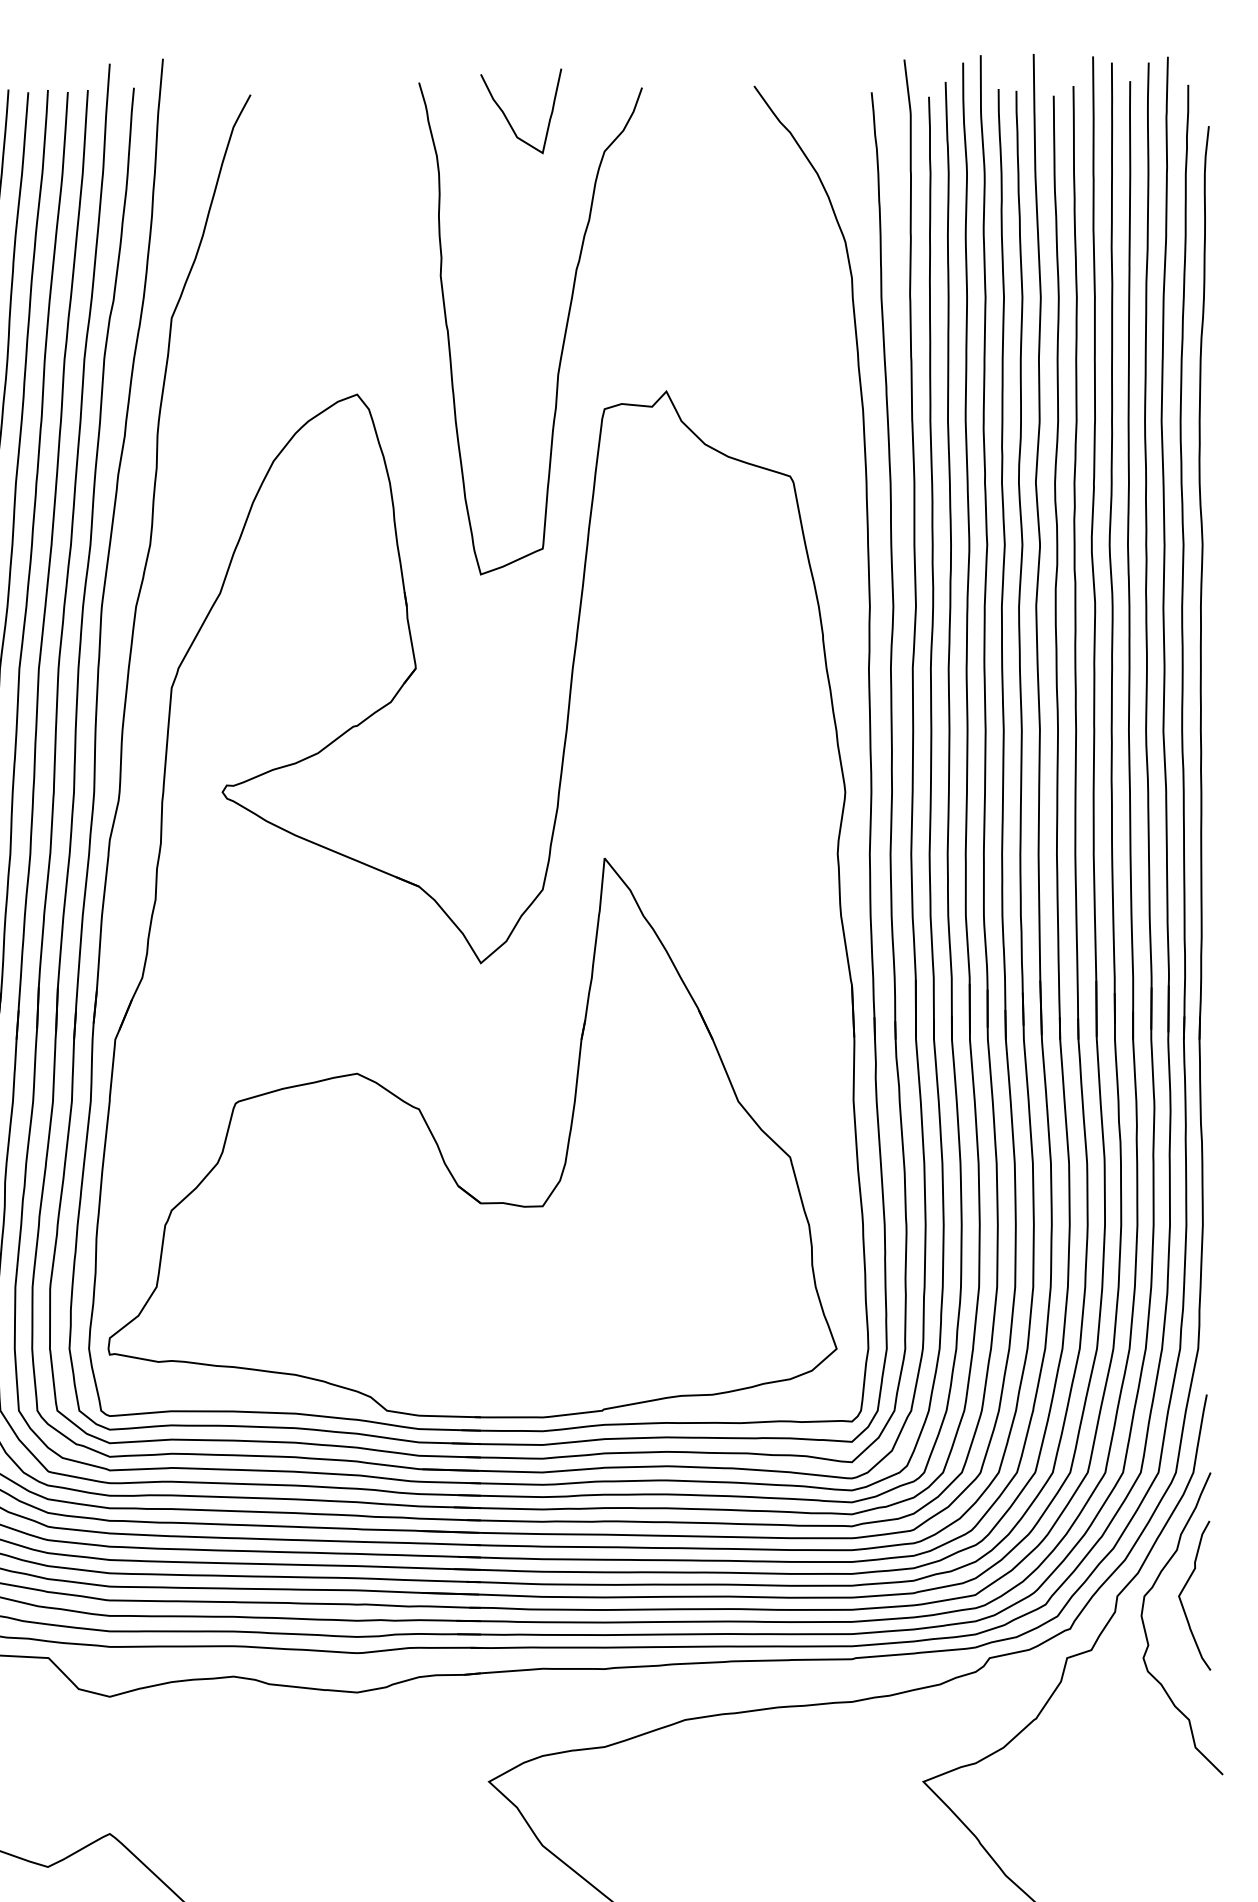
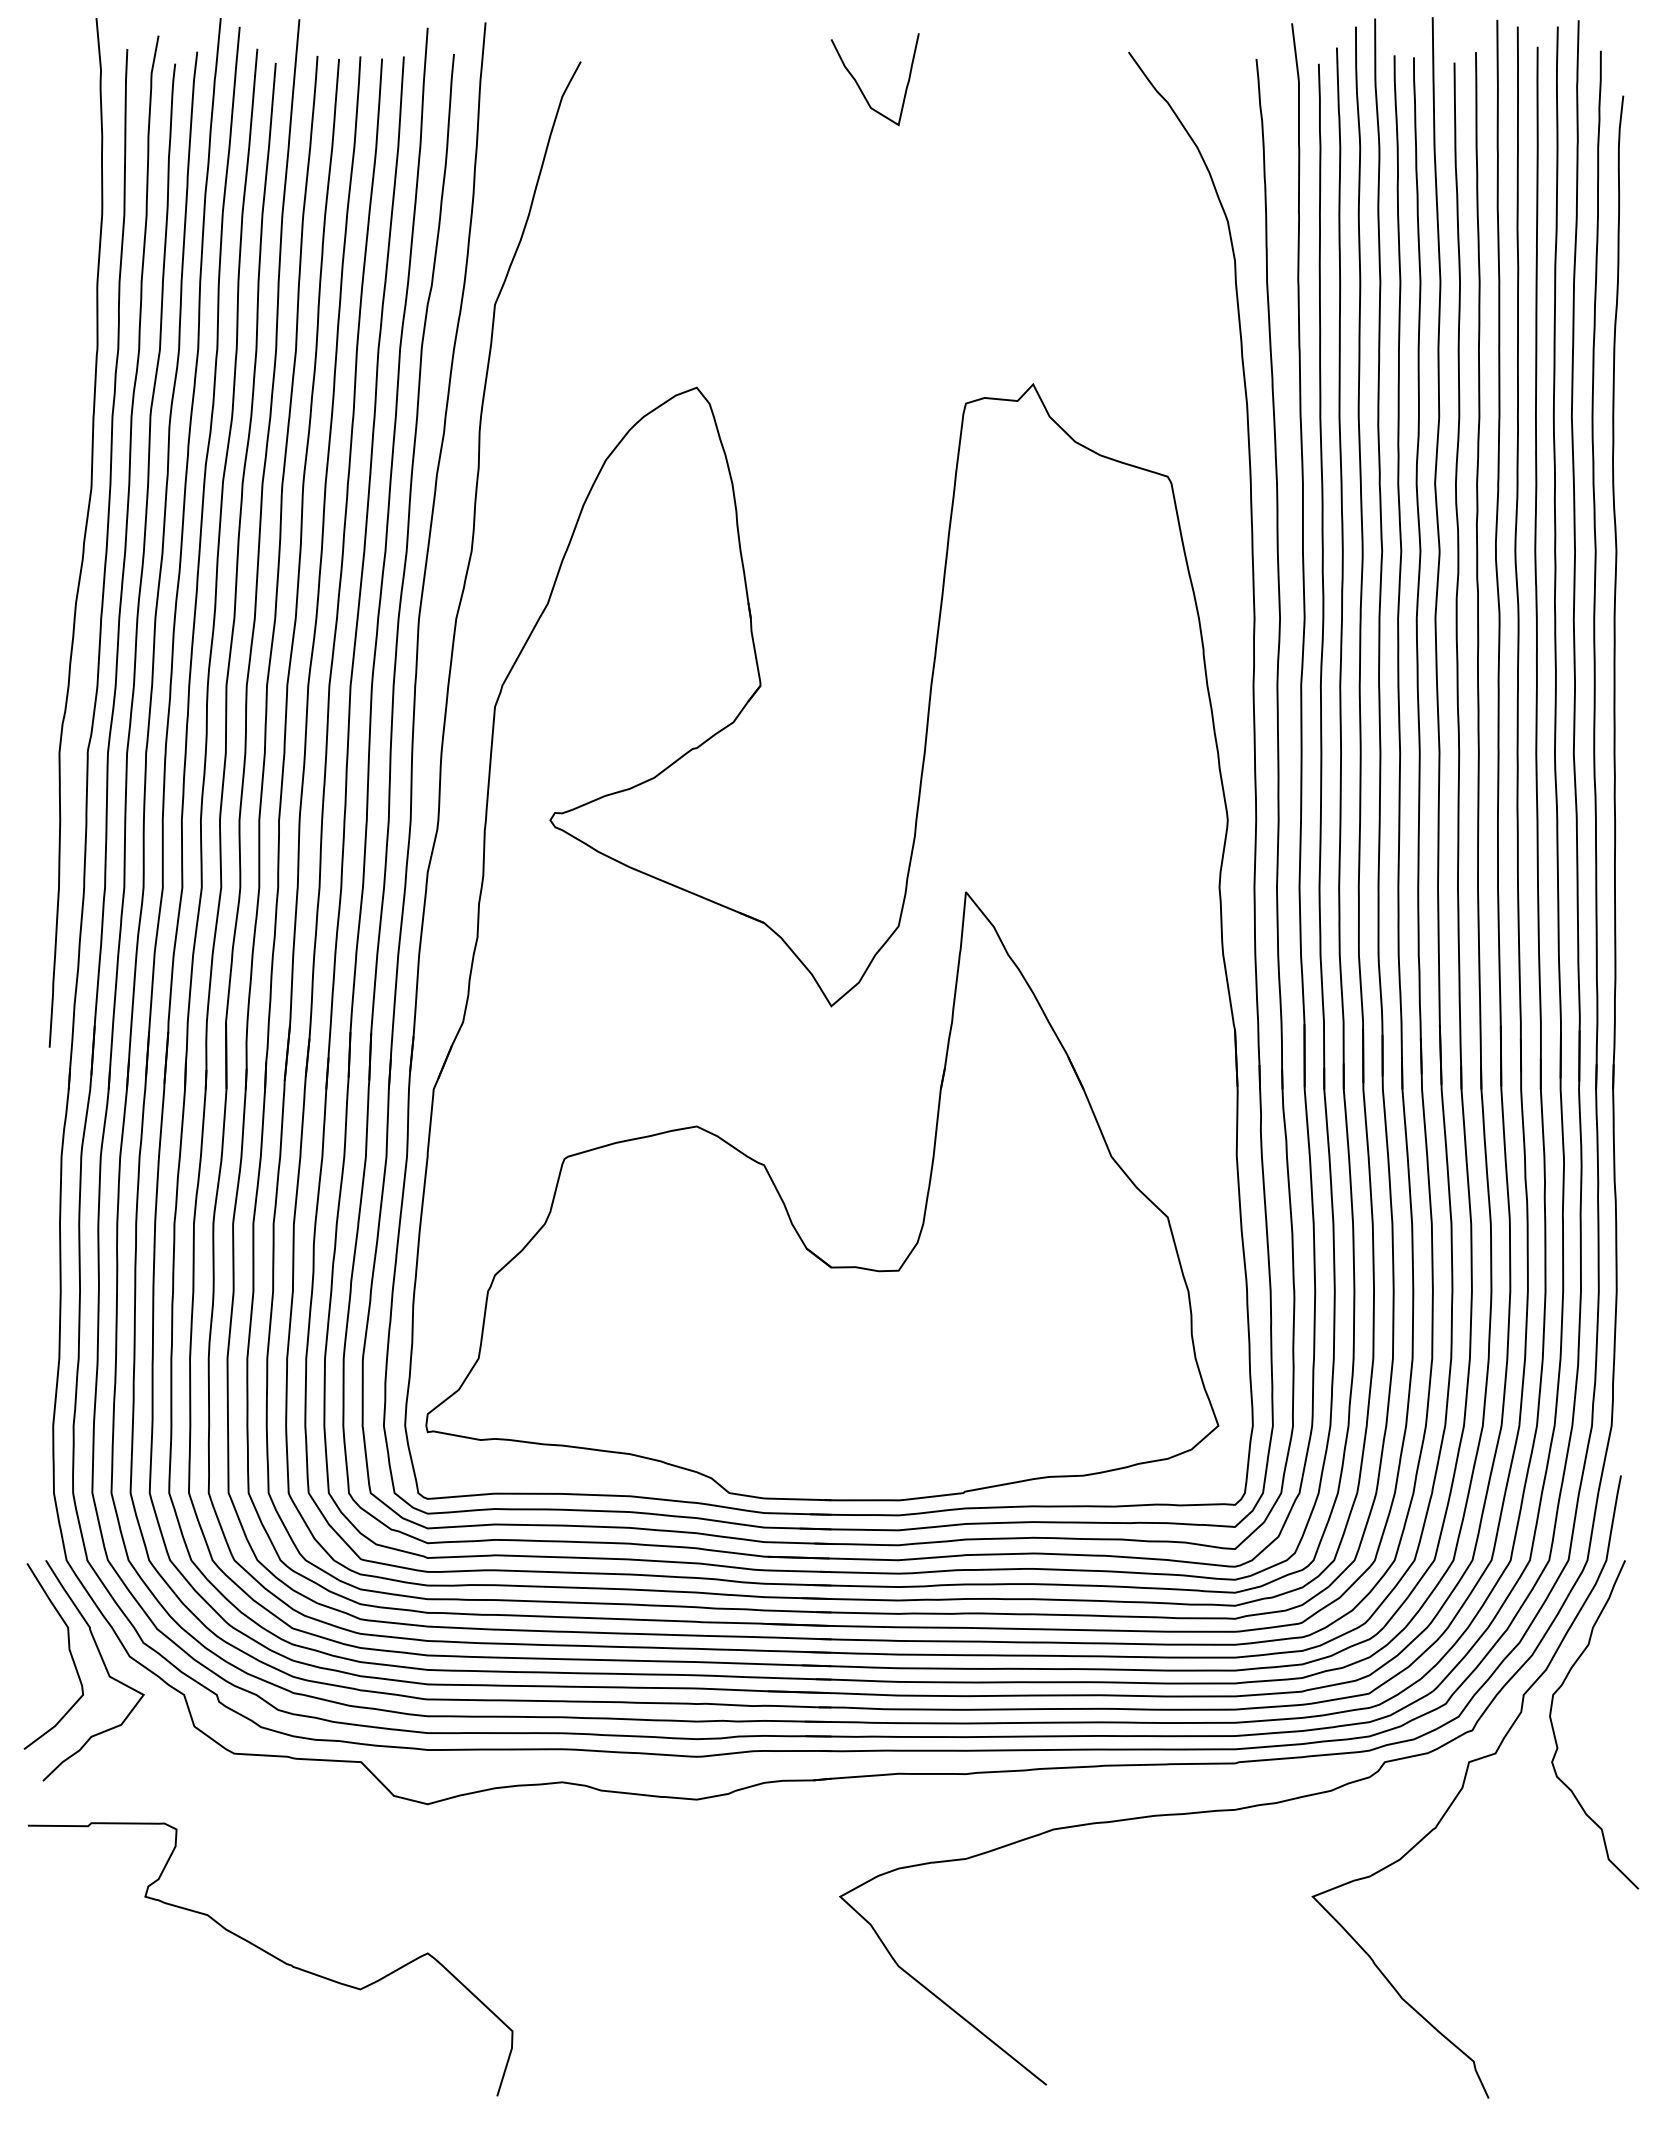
curve: (563, 336) -> (921, 324), removed
curve: (1184, 1589) -> (1596, 1687), removed

